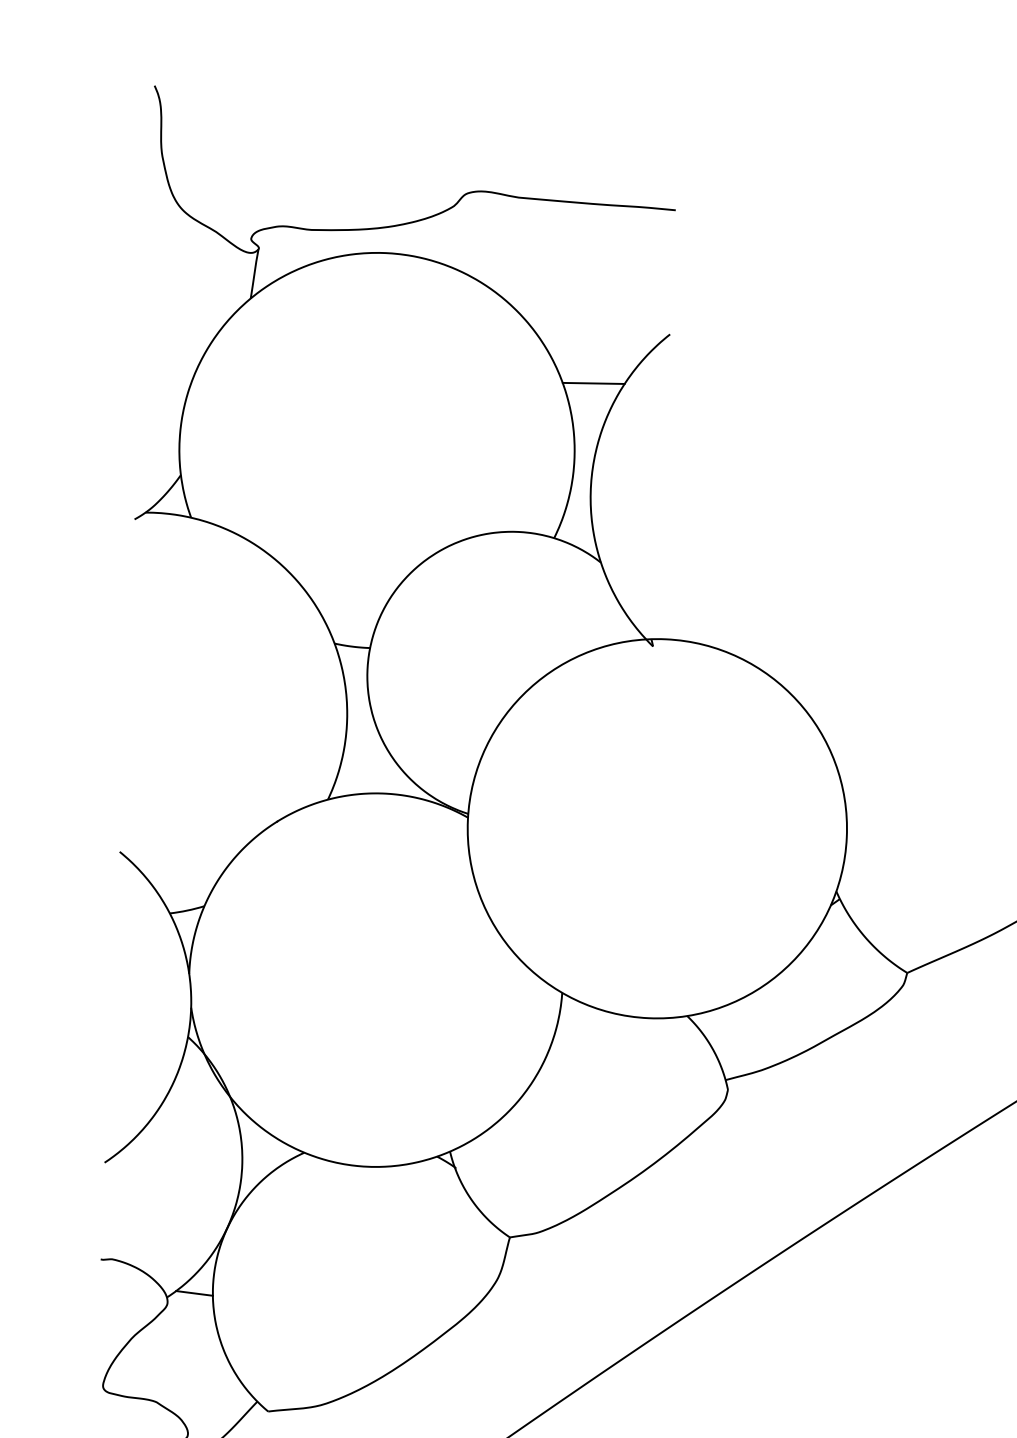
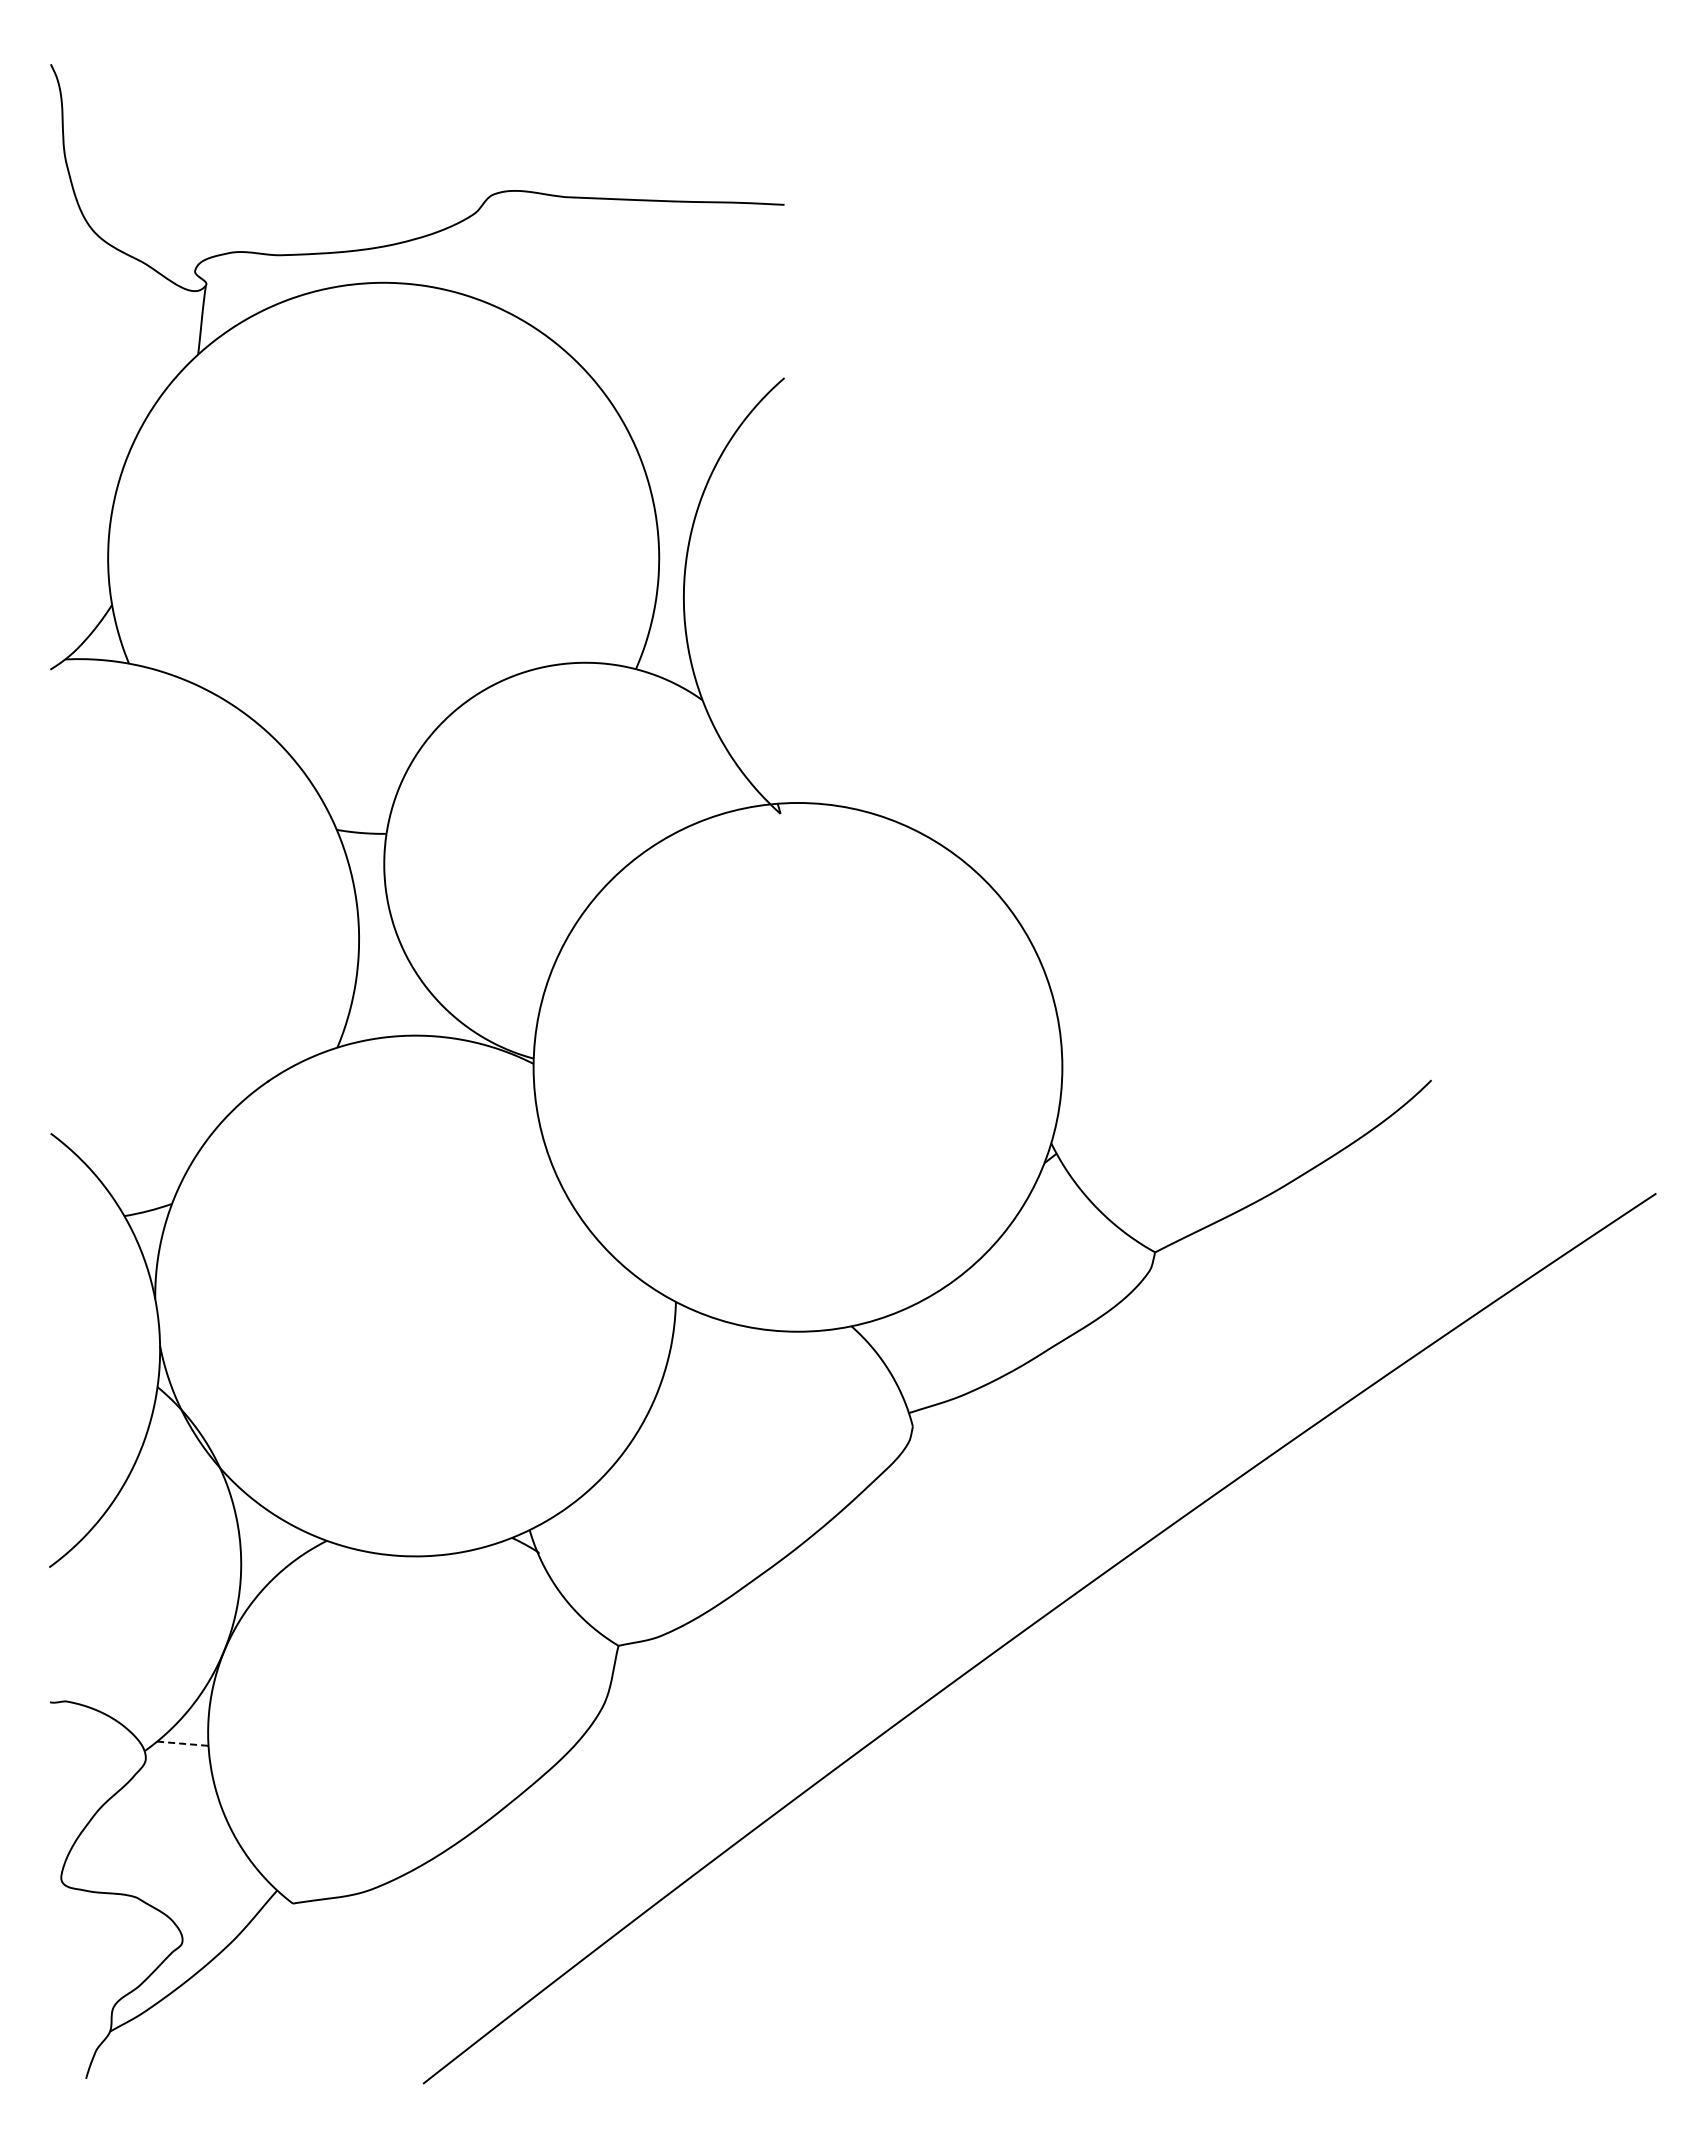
line: (593, 382) -> (681, 450), removed
line: (194, 1293) -> (182, 1743), solid -> dashed

